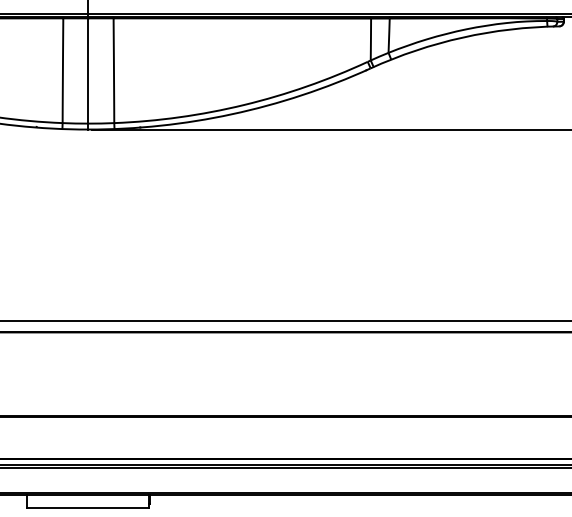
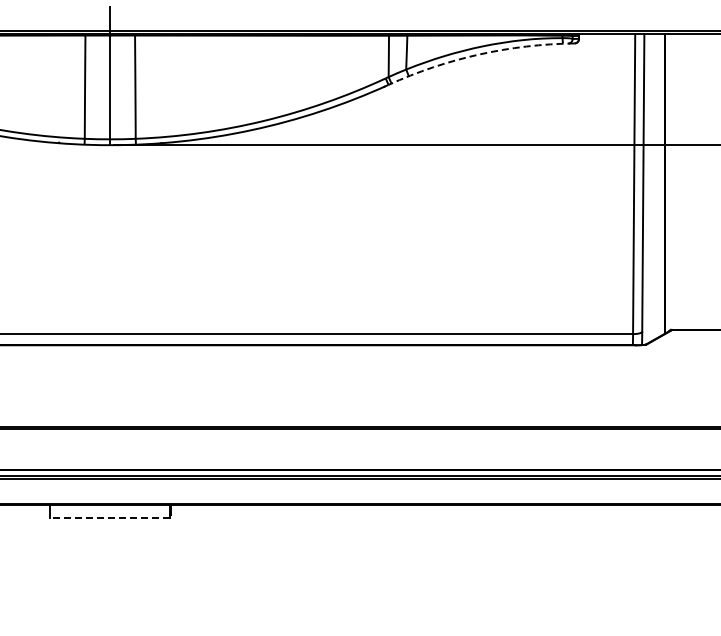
arc: (462, 37) -> (479, 54), solid -> dashed
line: (87, 508) -> (109, 518), solid -> dashed

